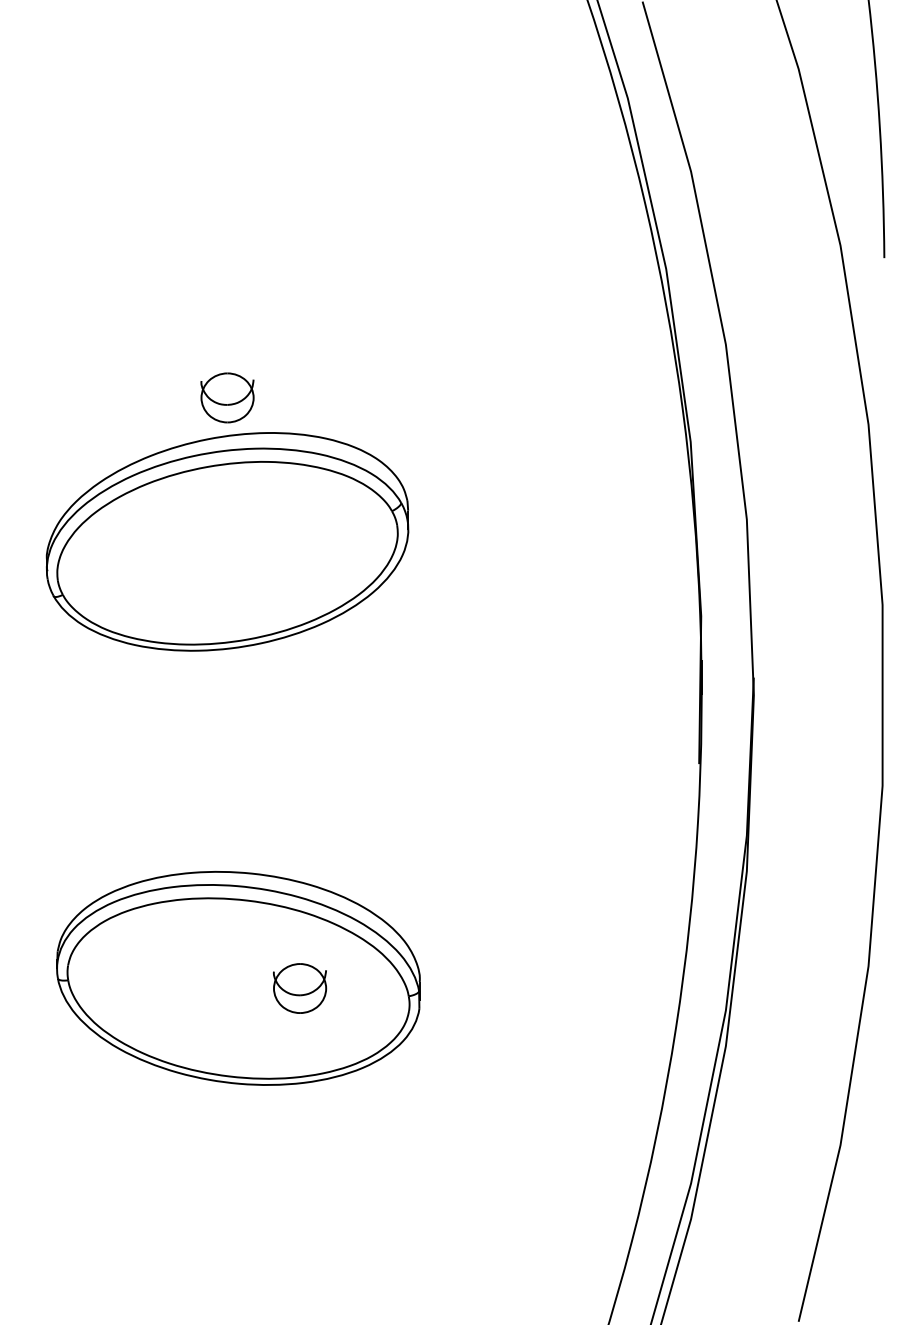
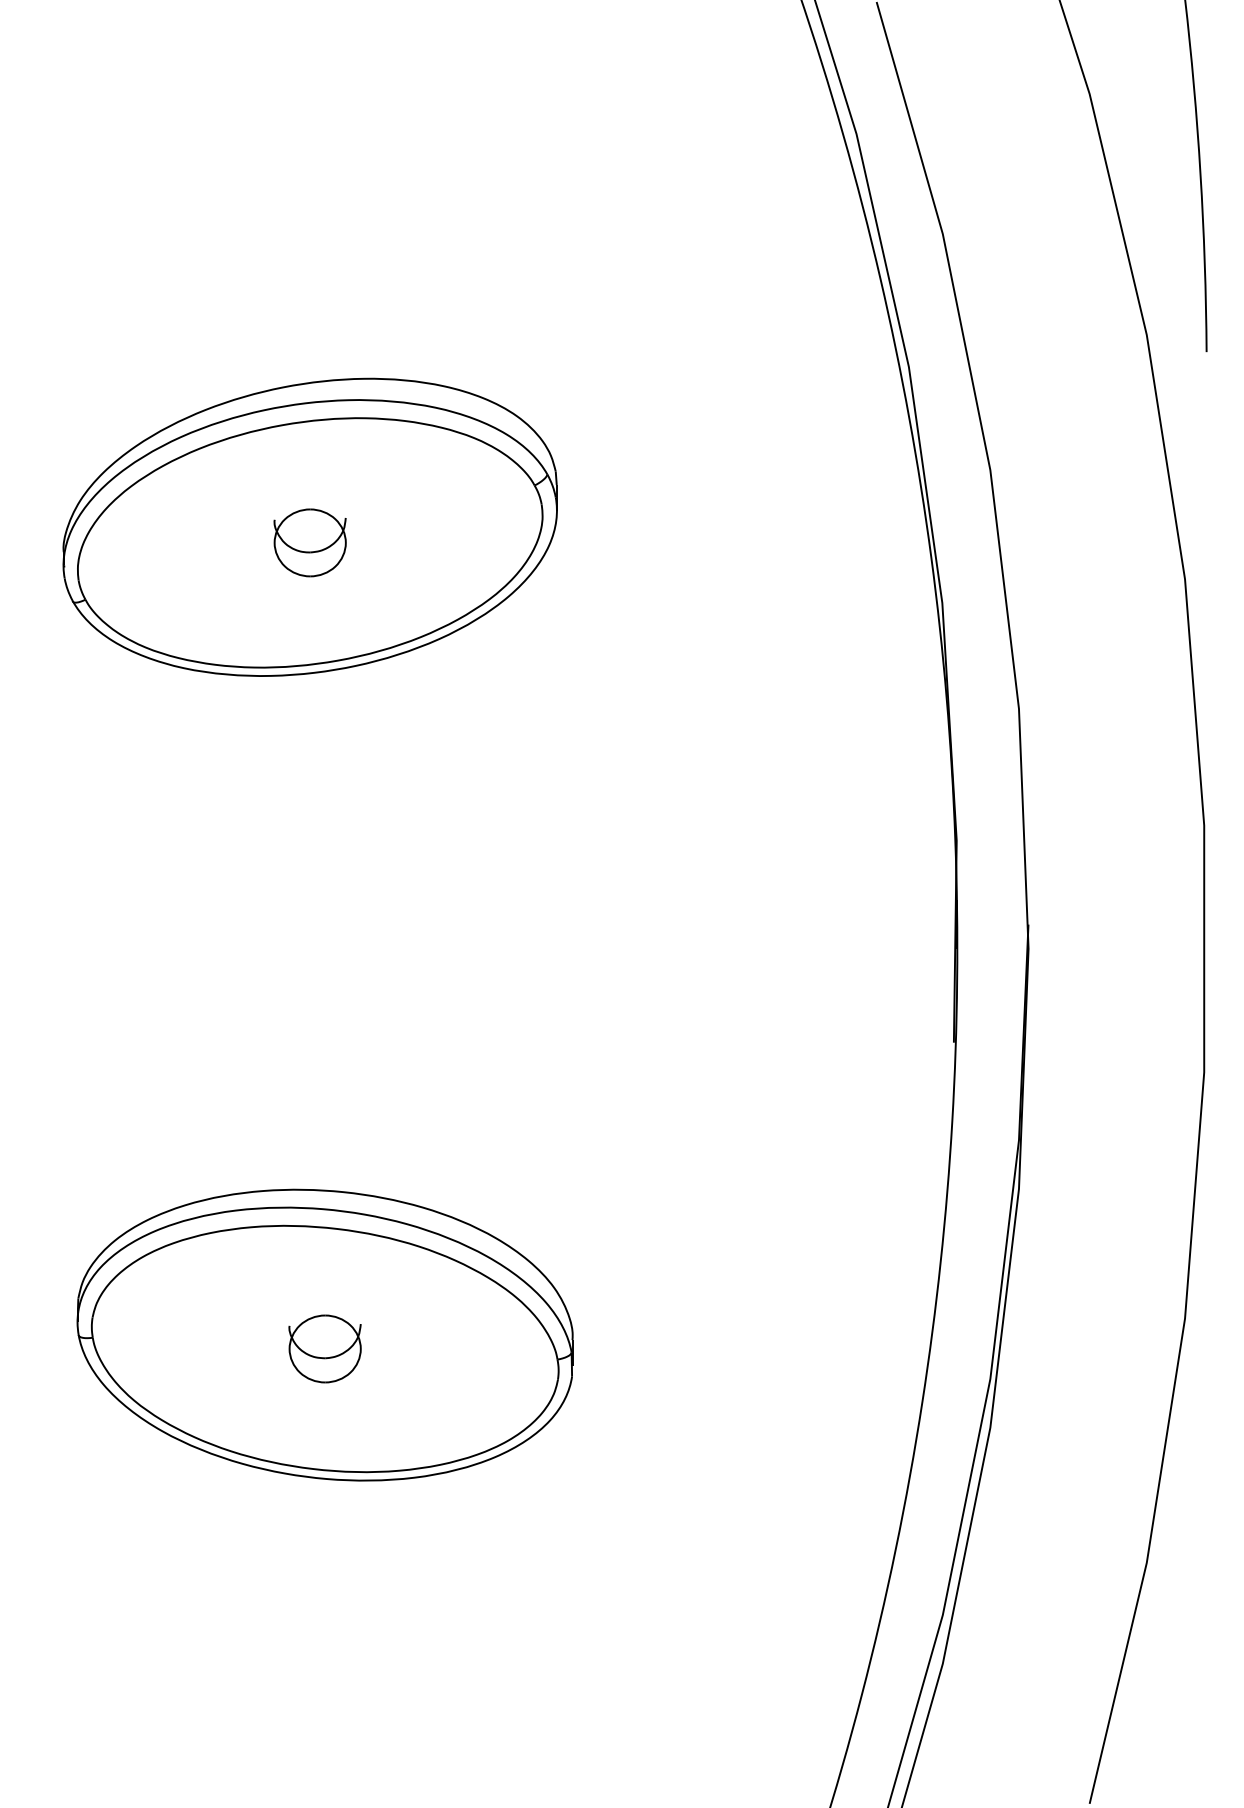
part: (227, 541) -> (309, 526), moved
part: (299, 988) -> (324, 1348), moved

